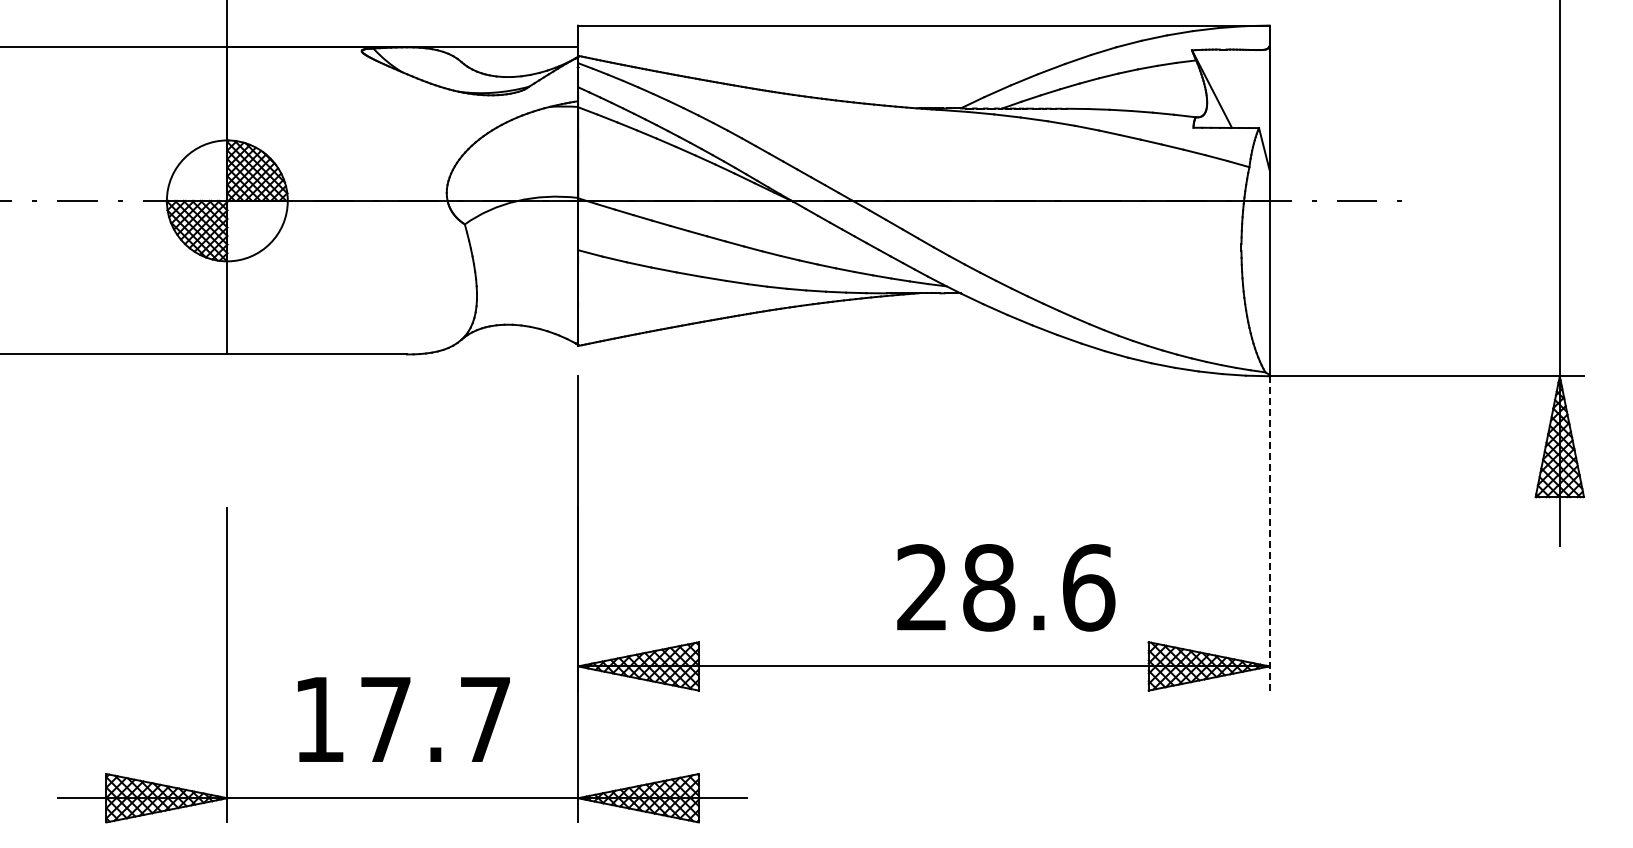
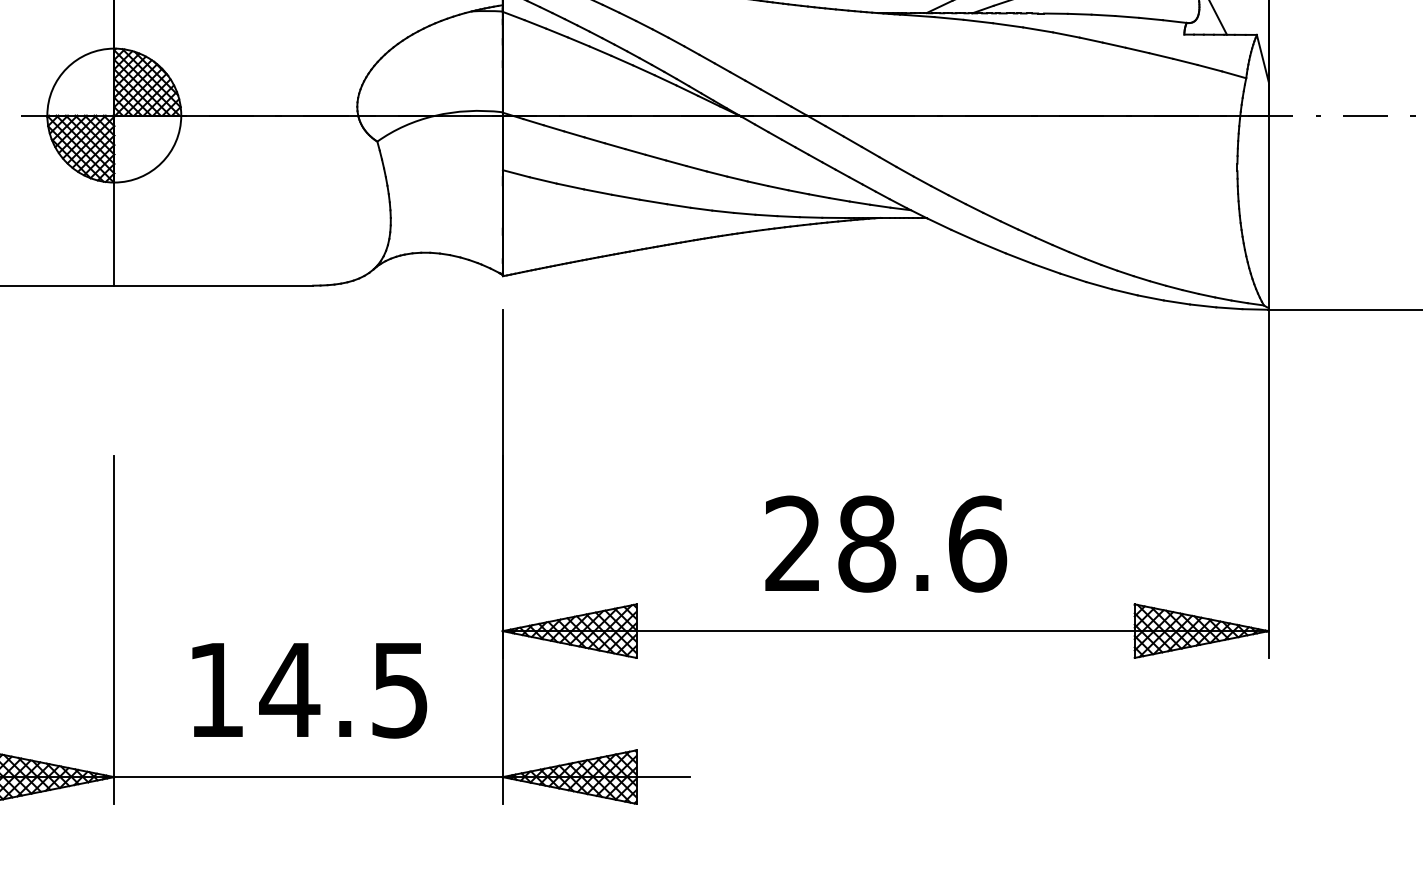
line: (1269, 532) -> (1268, 482), dashed -> solid
text: (1006, 587) -> (886, 543), moved
text: (433, 720) -> (342, 691), 17.7 -> 14.5

